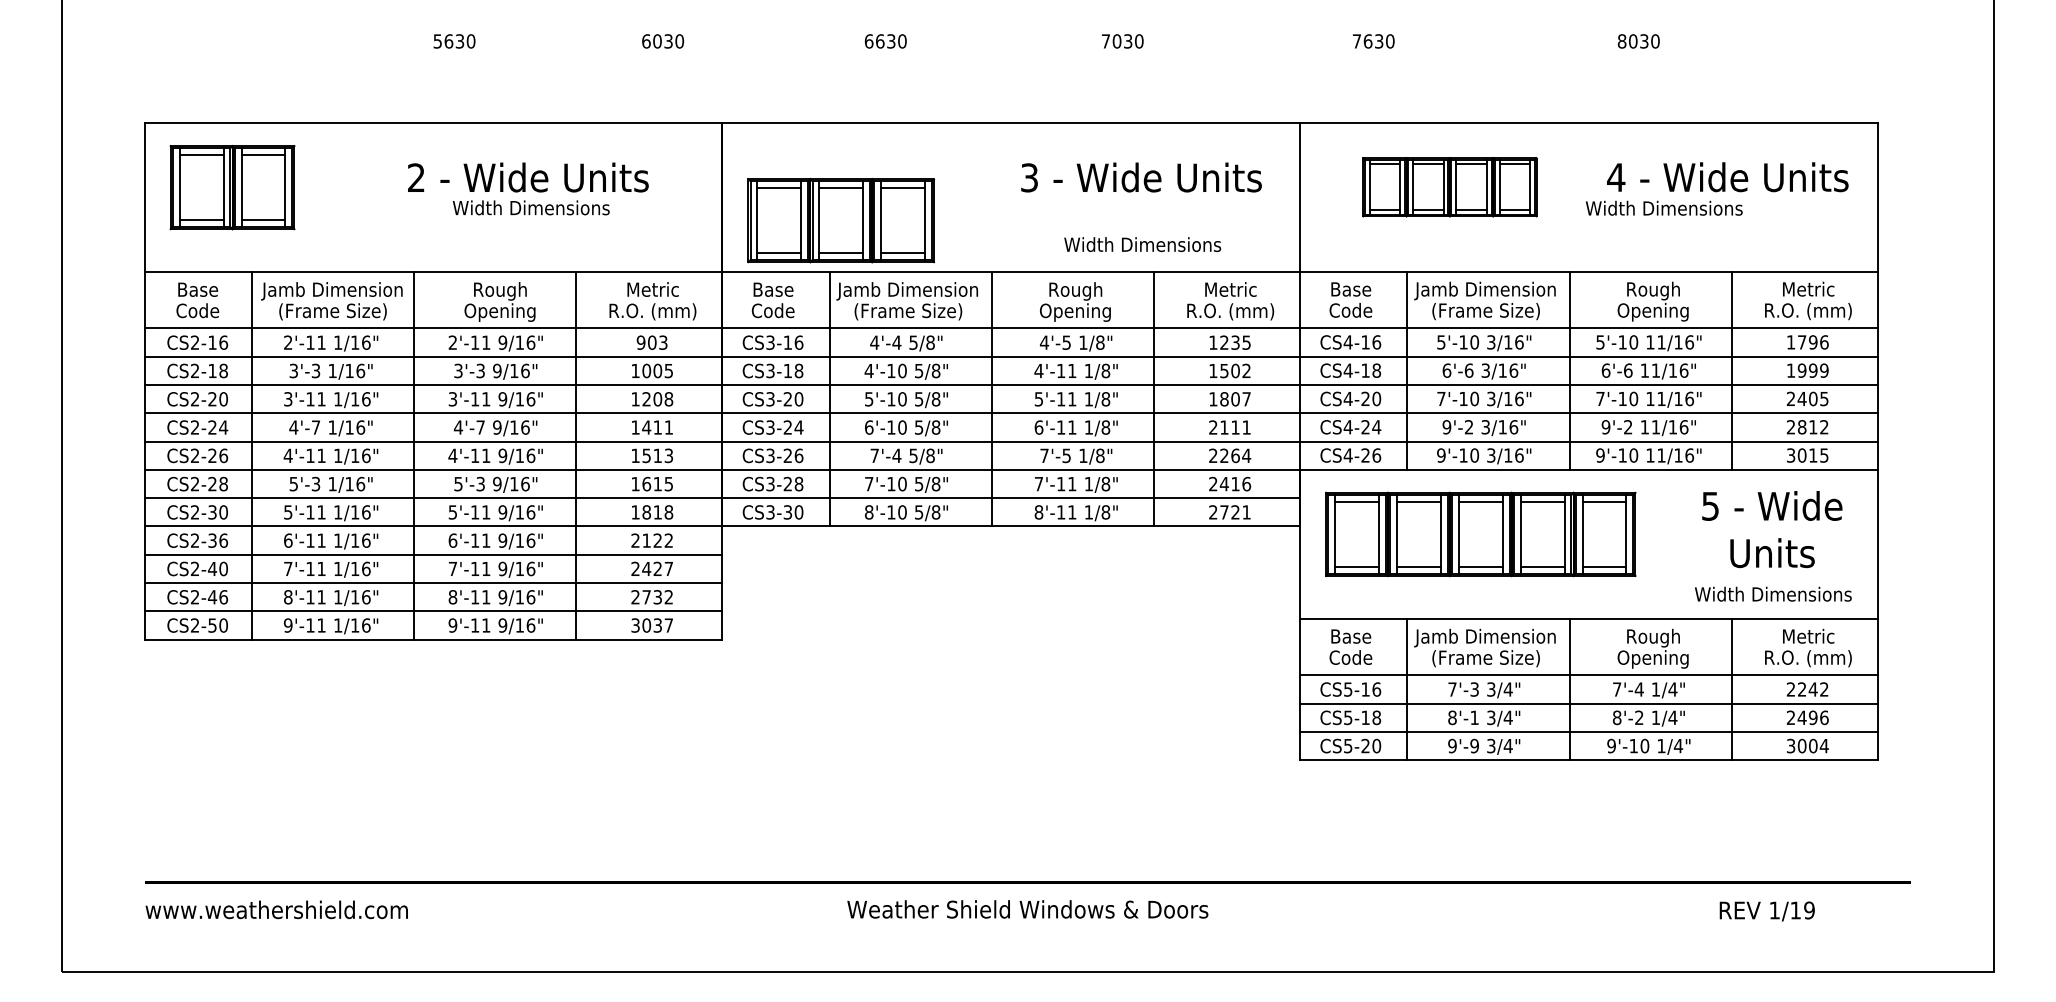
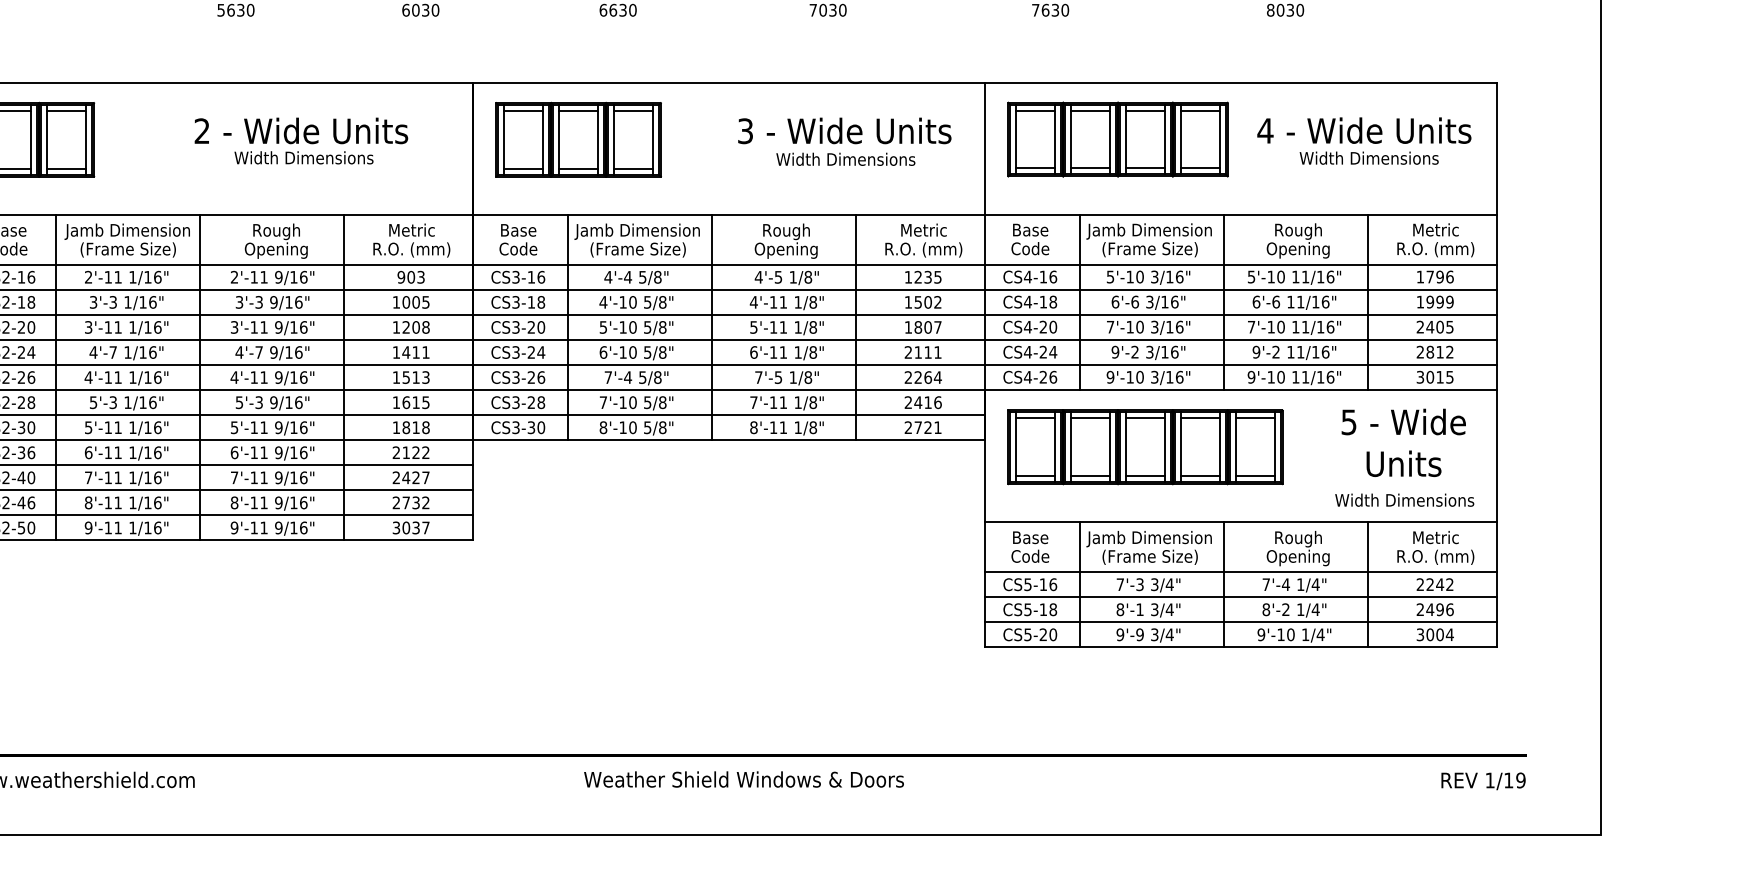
part: (1449, 186) -> (1117, 138), size x1.43
text: (1663, 207) -> (1368, 157), moved
part: (841, 220) -> (578, 139), moved
text: (1142, 244) -> (845, 159), moved
text: (1766, 911) -> (1482, 781), moved

